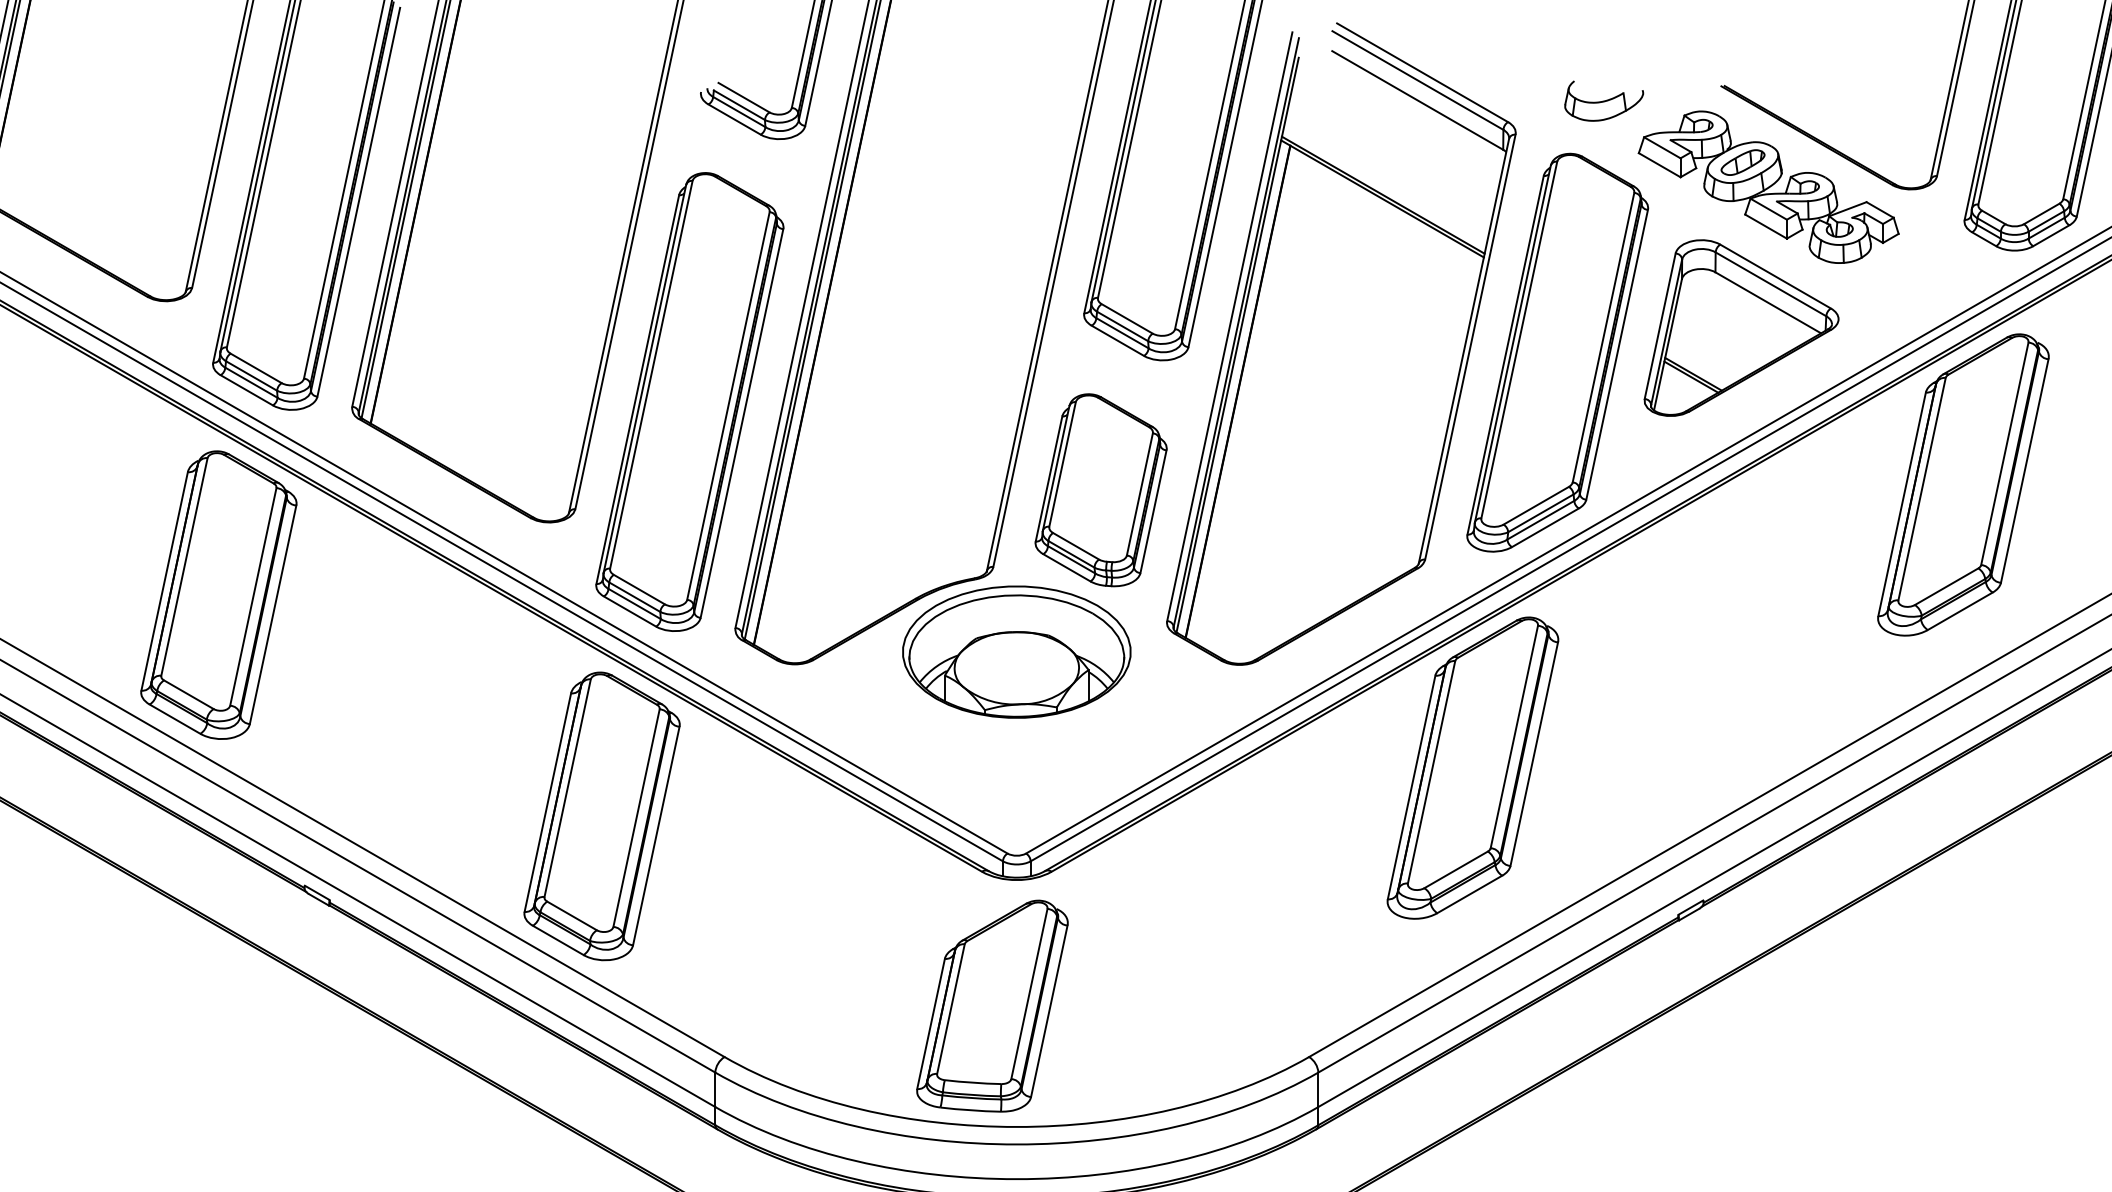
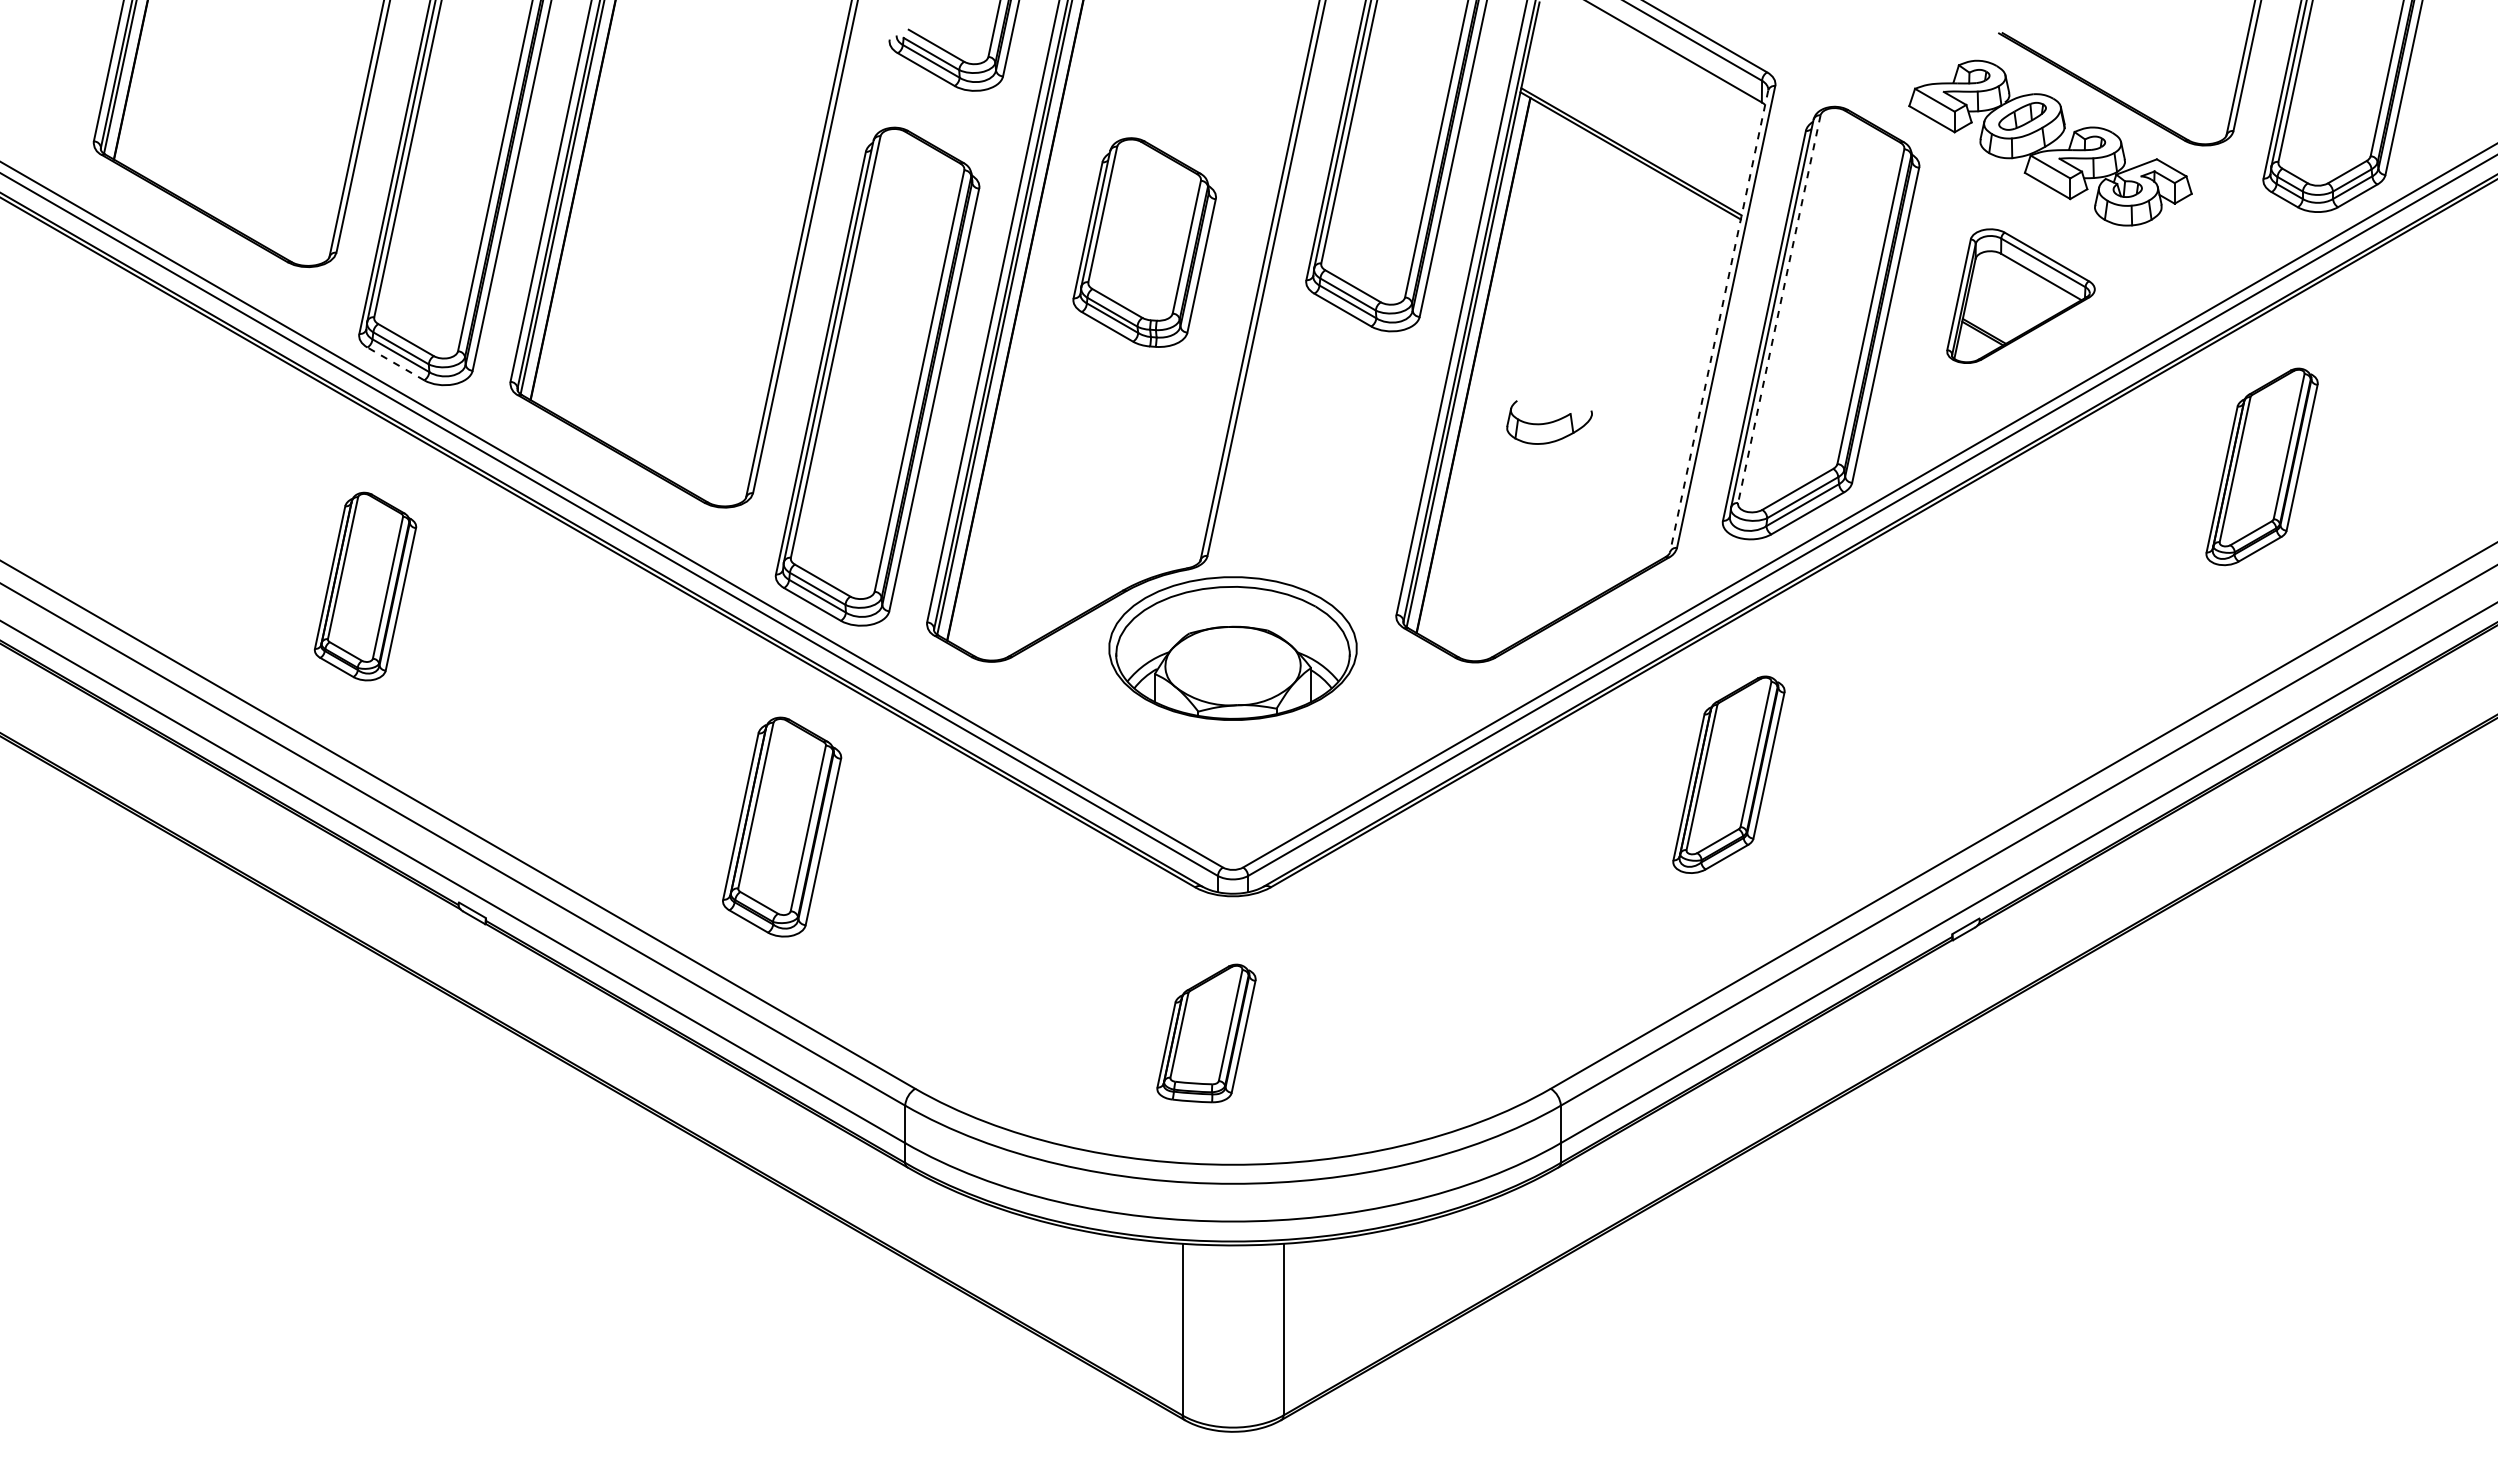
part: (1604, 101) -> (1549, 422), moved
part: (1741, 327) -> (2020, 295), size x0.7
line: (1519, 340) -> (1779, 309), solid -> dashed
line: (1464, 351) -> (1719, 321), solid -> dashed
line: (246, 389) -> (395, 363), solid -> dashed
part: (1962, 484) -> (2261, 466), size x0.6
part: (1100, 490) -> (1144, 242), moved
part: (218, 595) -> (365, 586), size x0.6
part: (1472, 767) -> (1728, 774), size x0.6
part: (601, 815) -> (781, 826), size x0.7
part: (992, 1006) -> (1206, 1033), size x0.6

